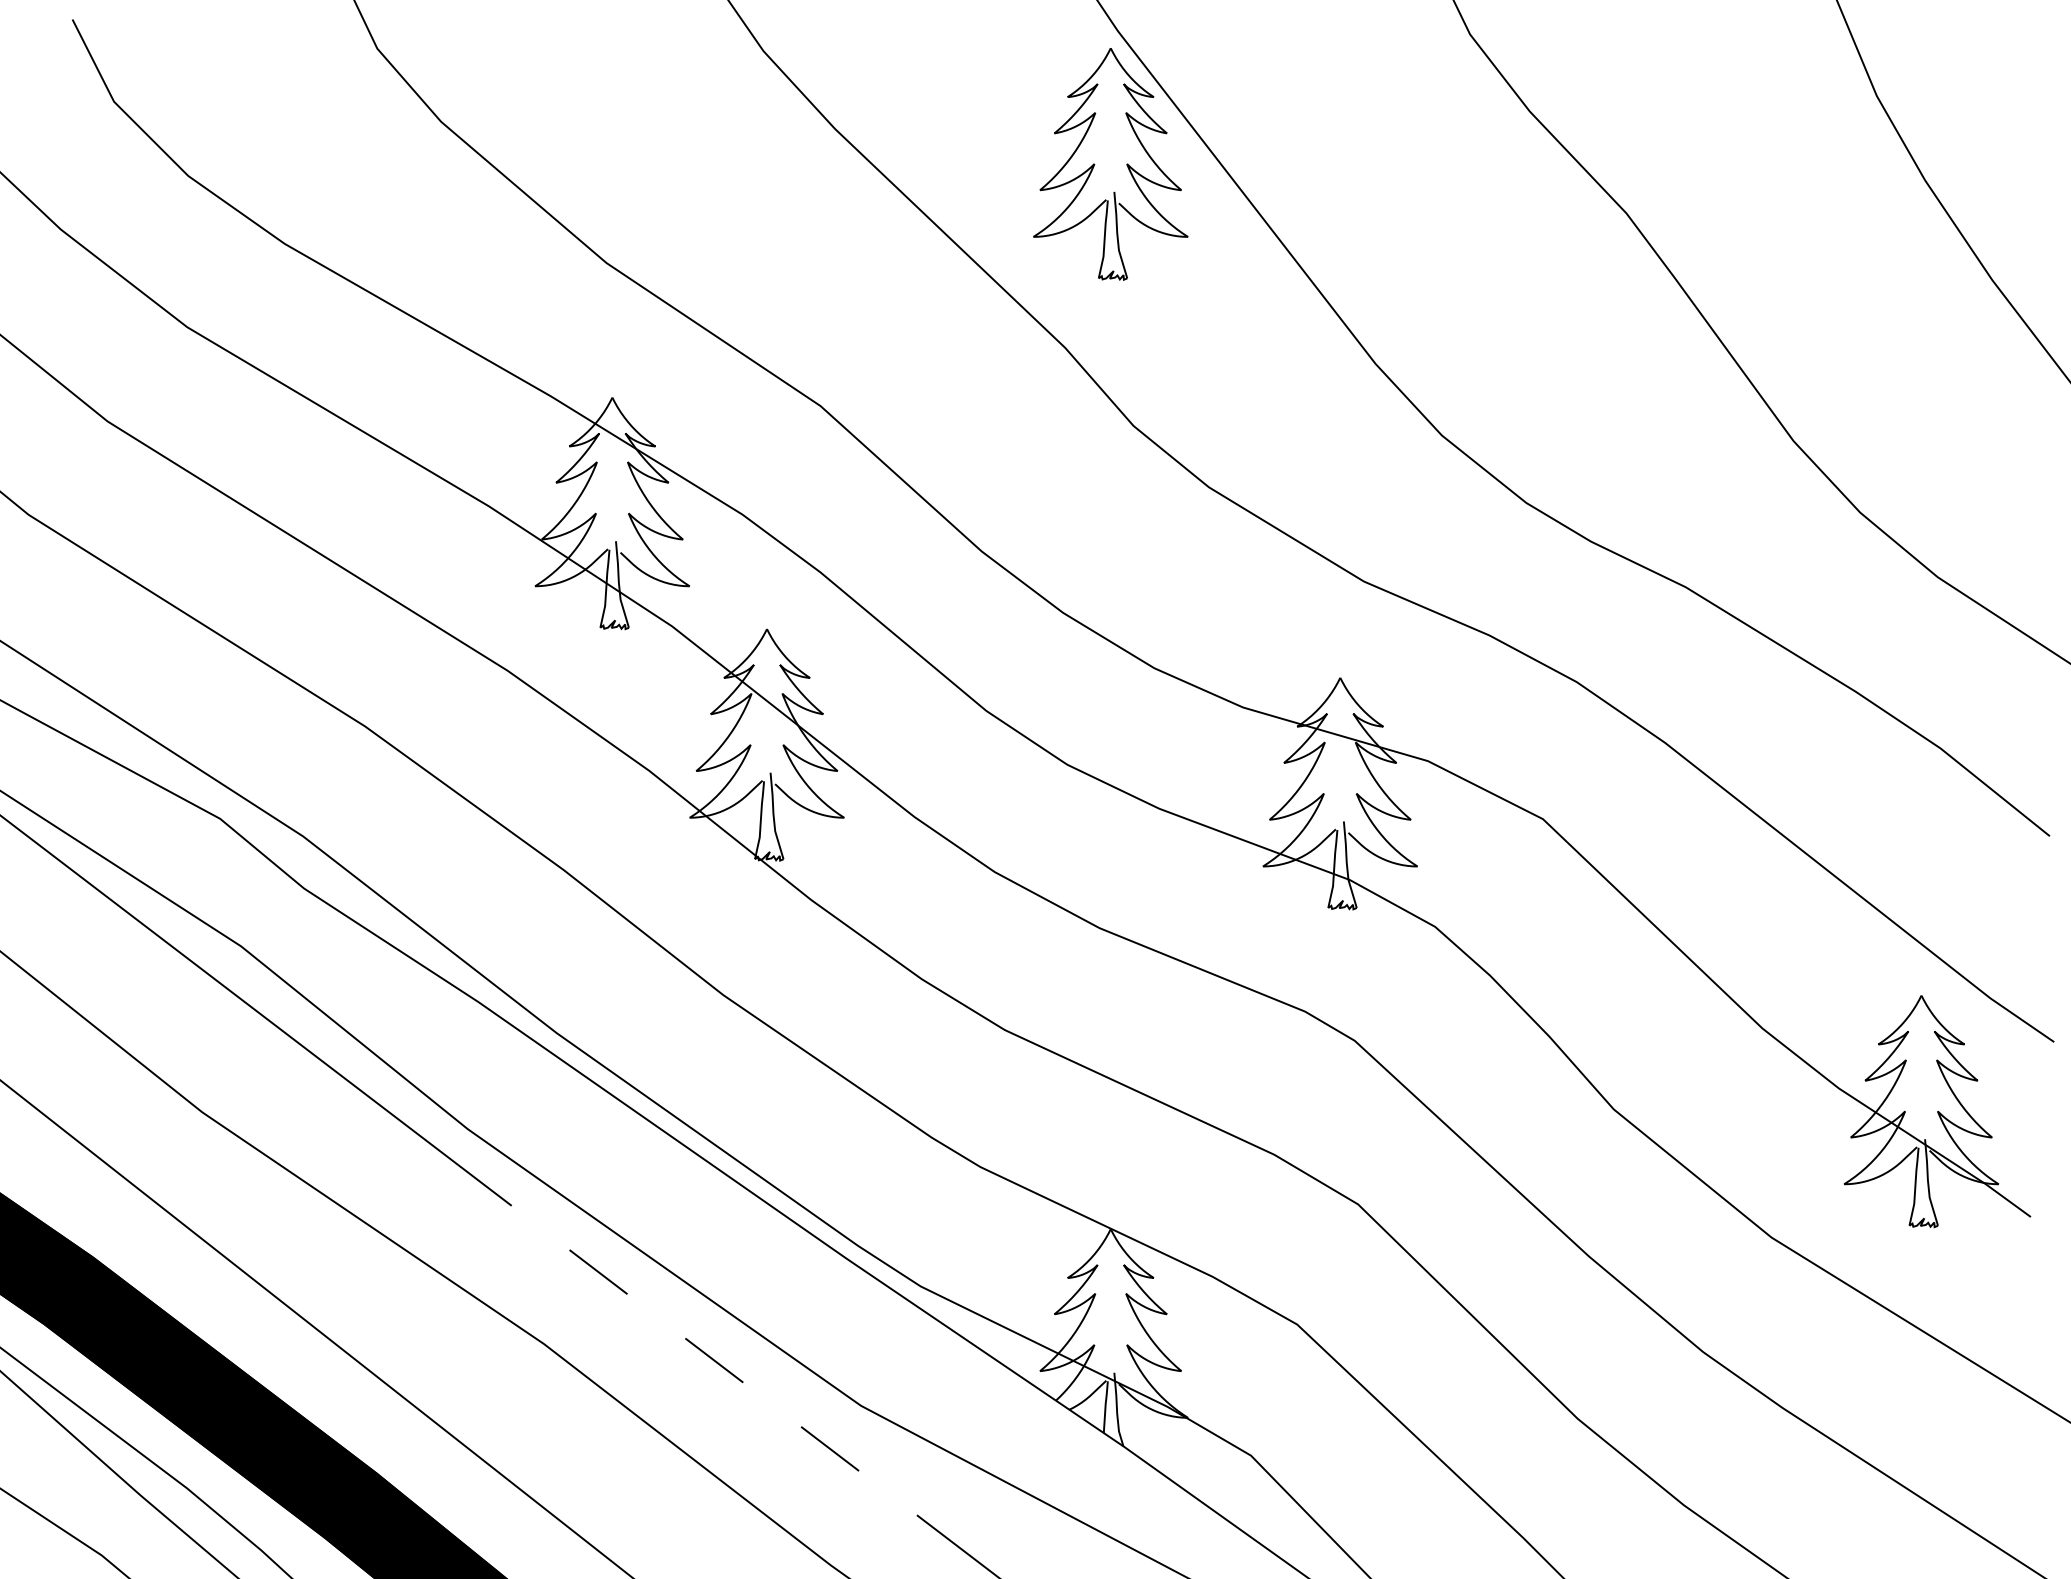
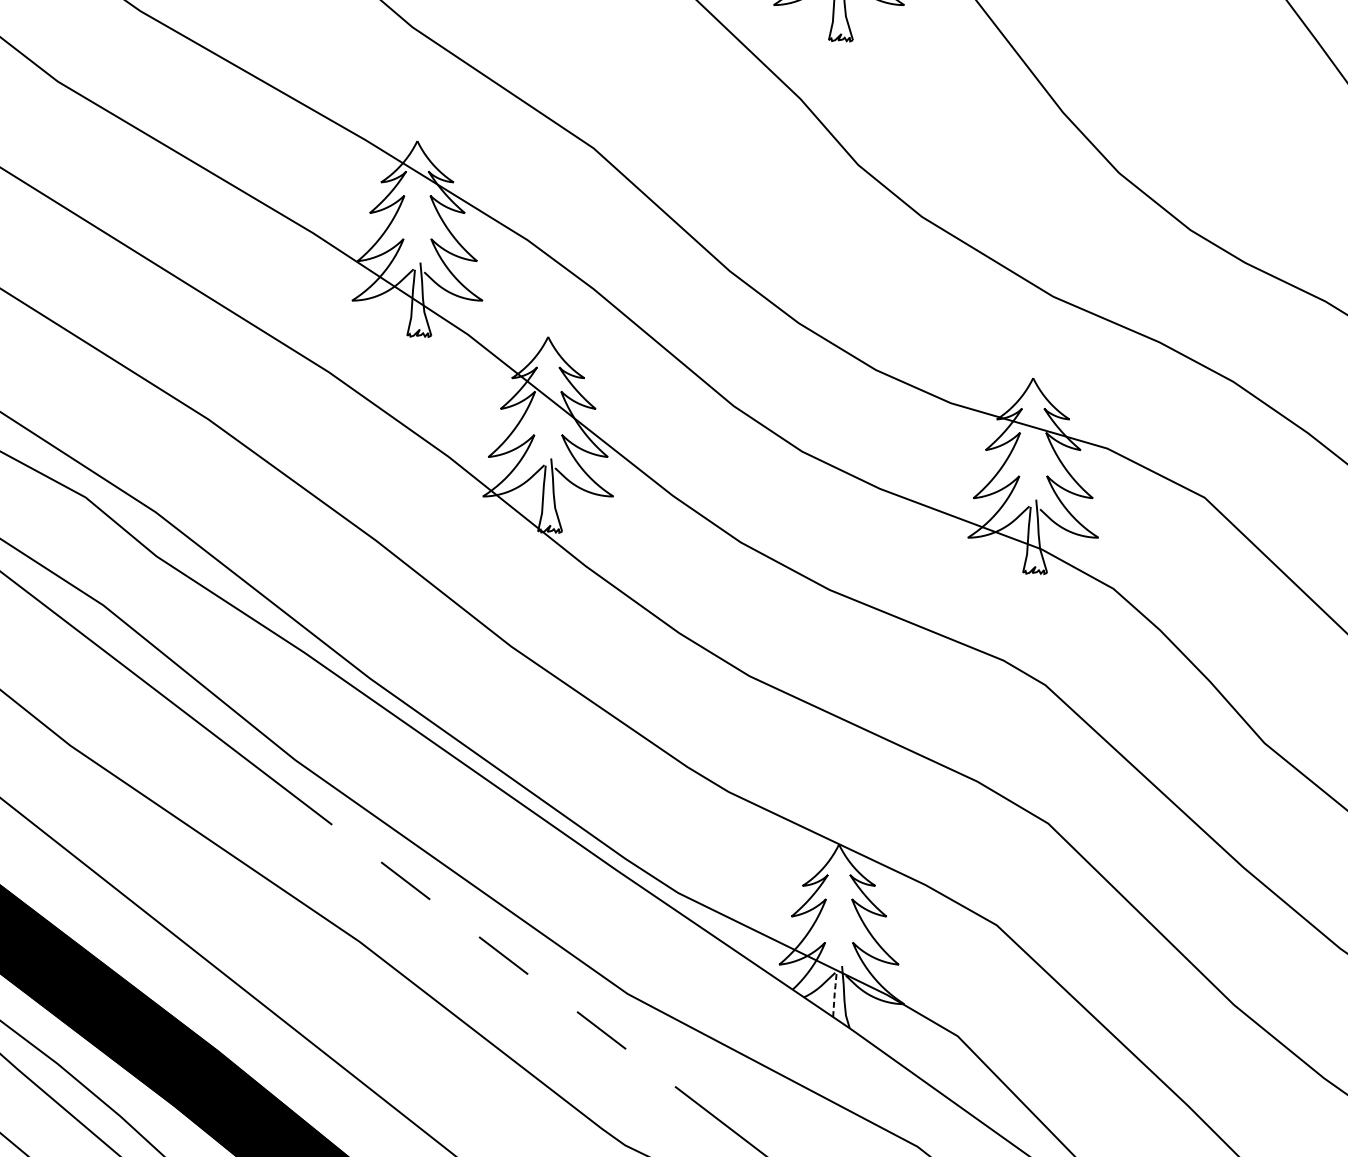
line: (1105, 1405) -> (834, 993), solid -> dashed

